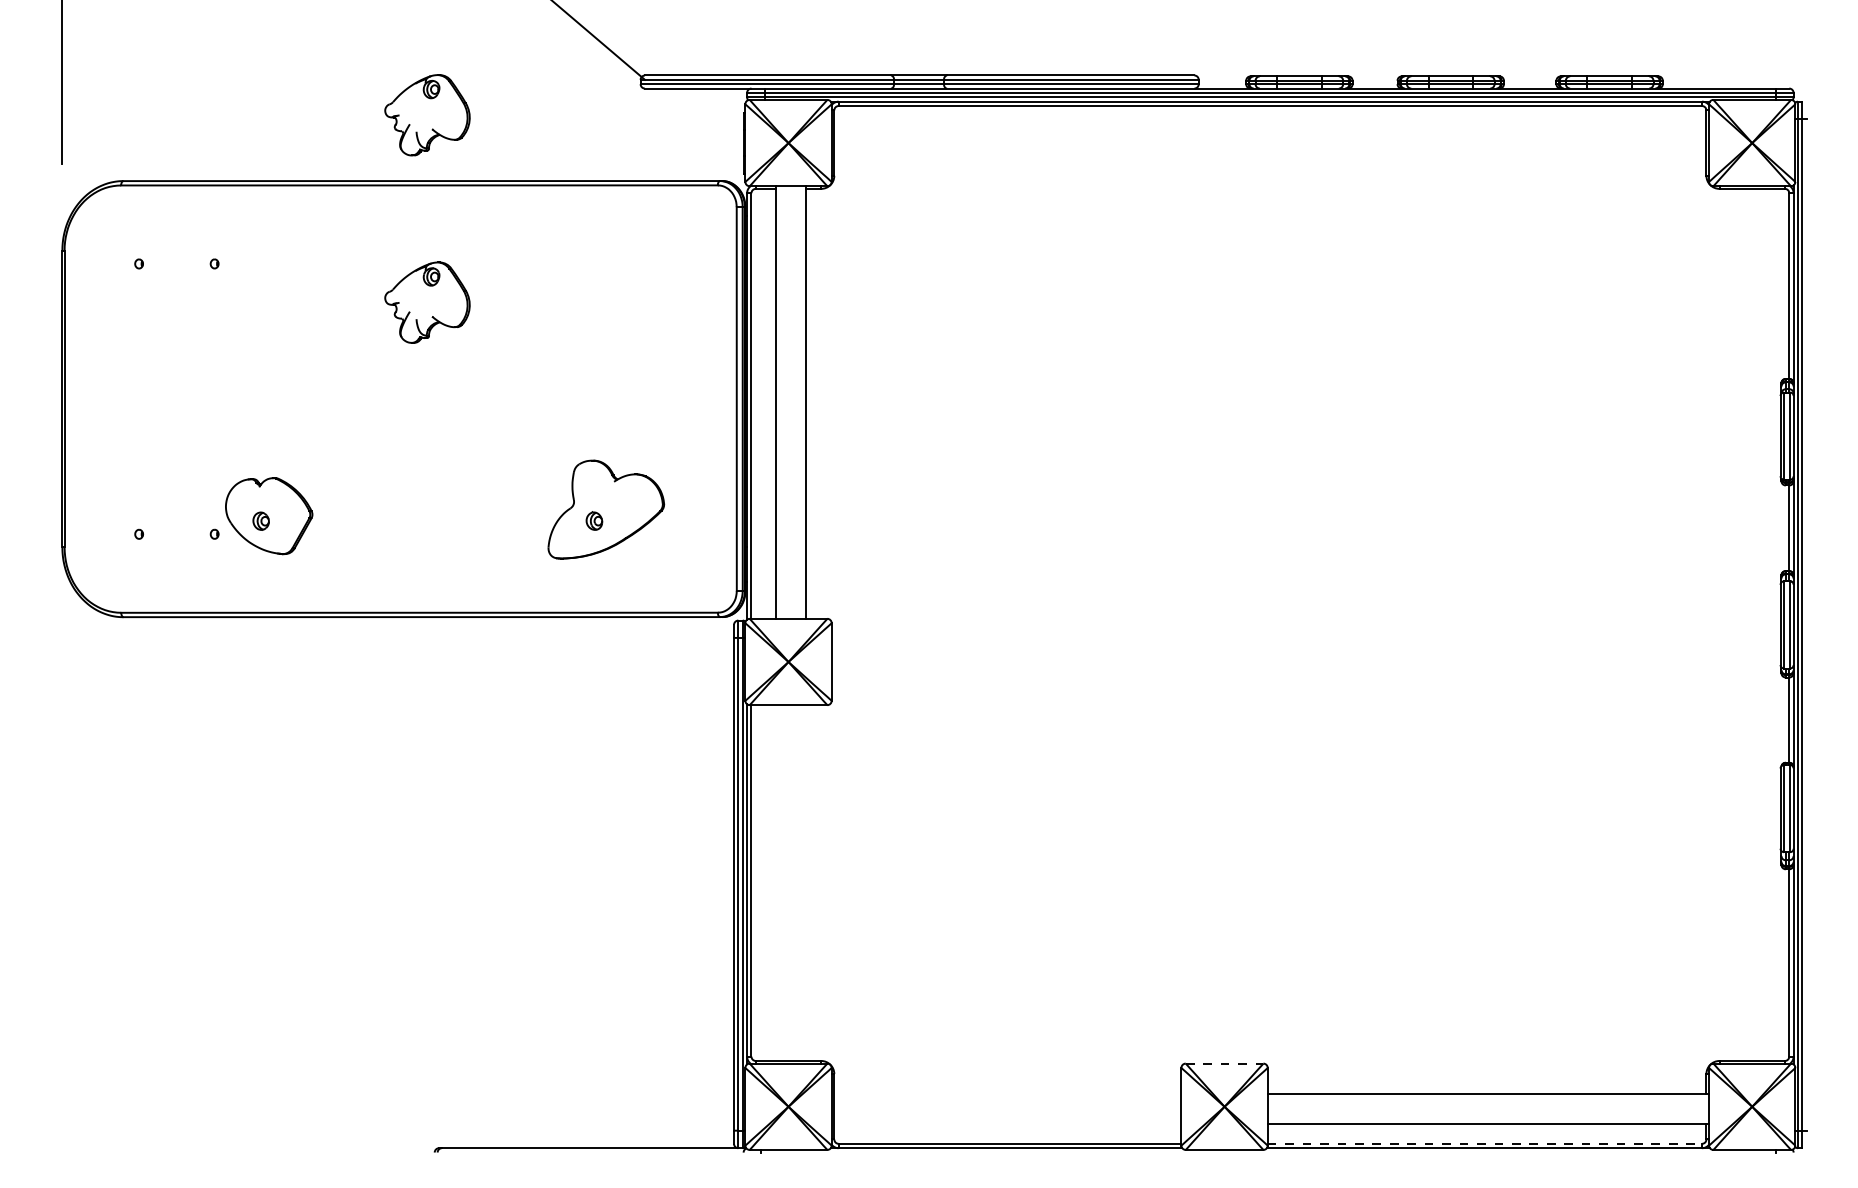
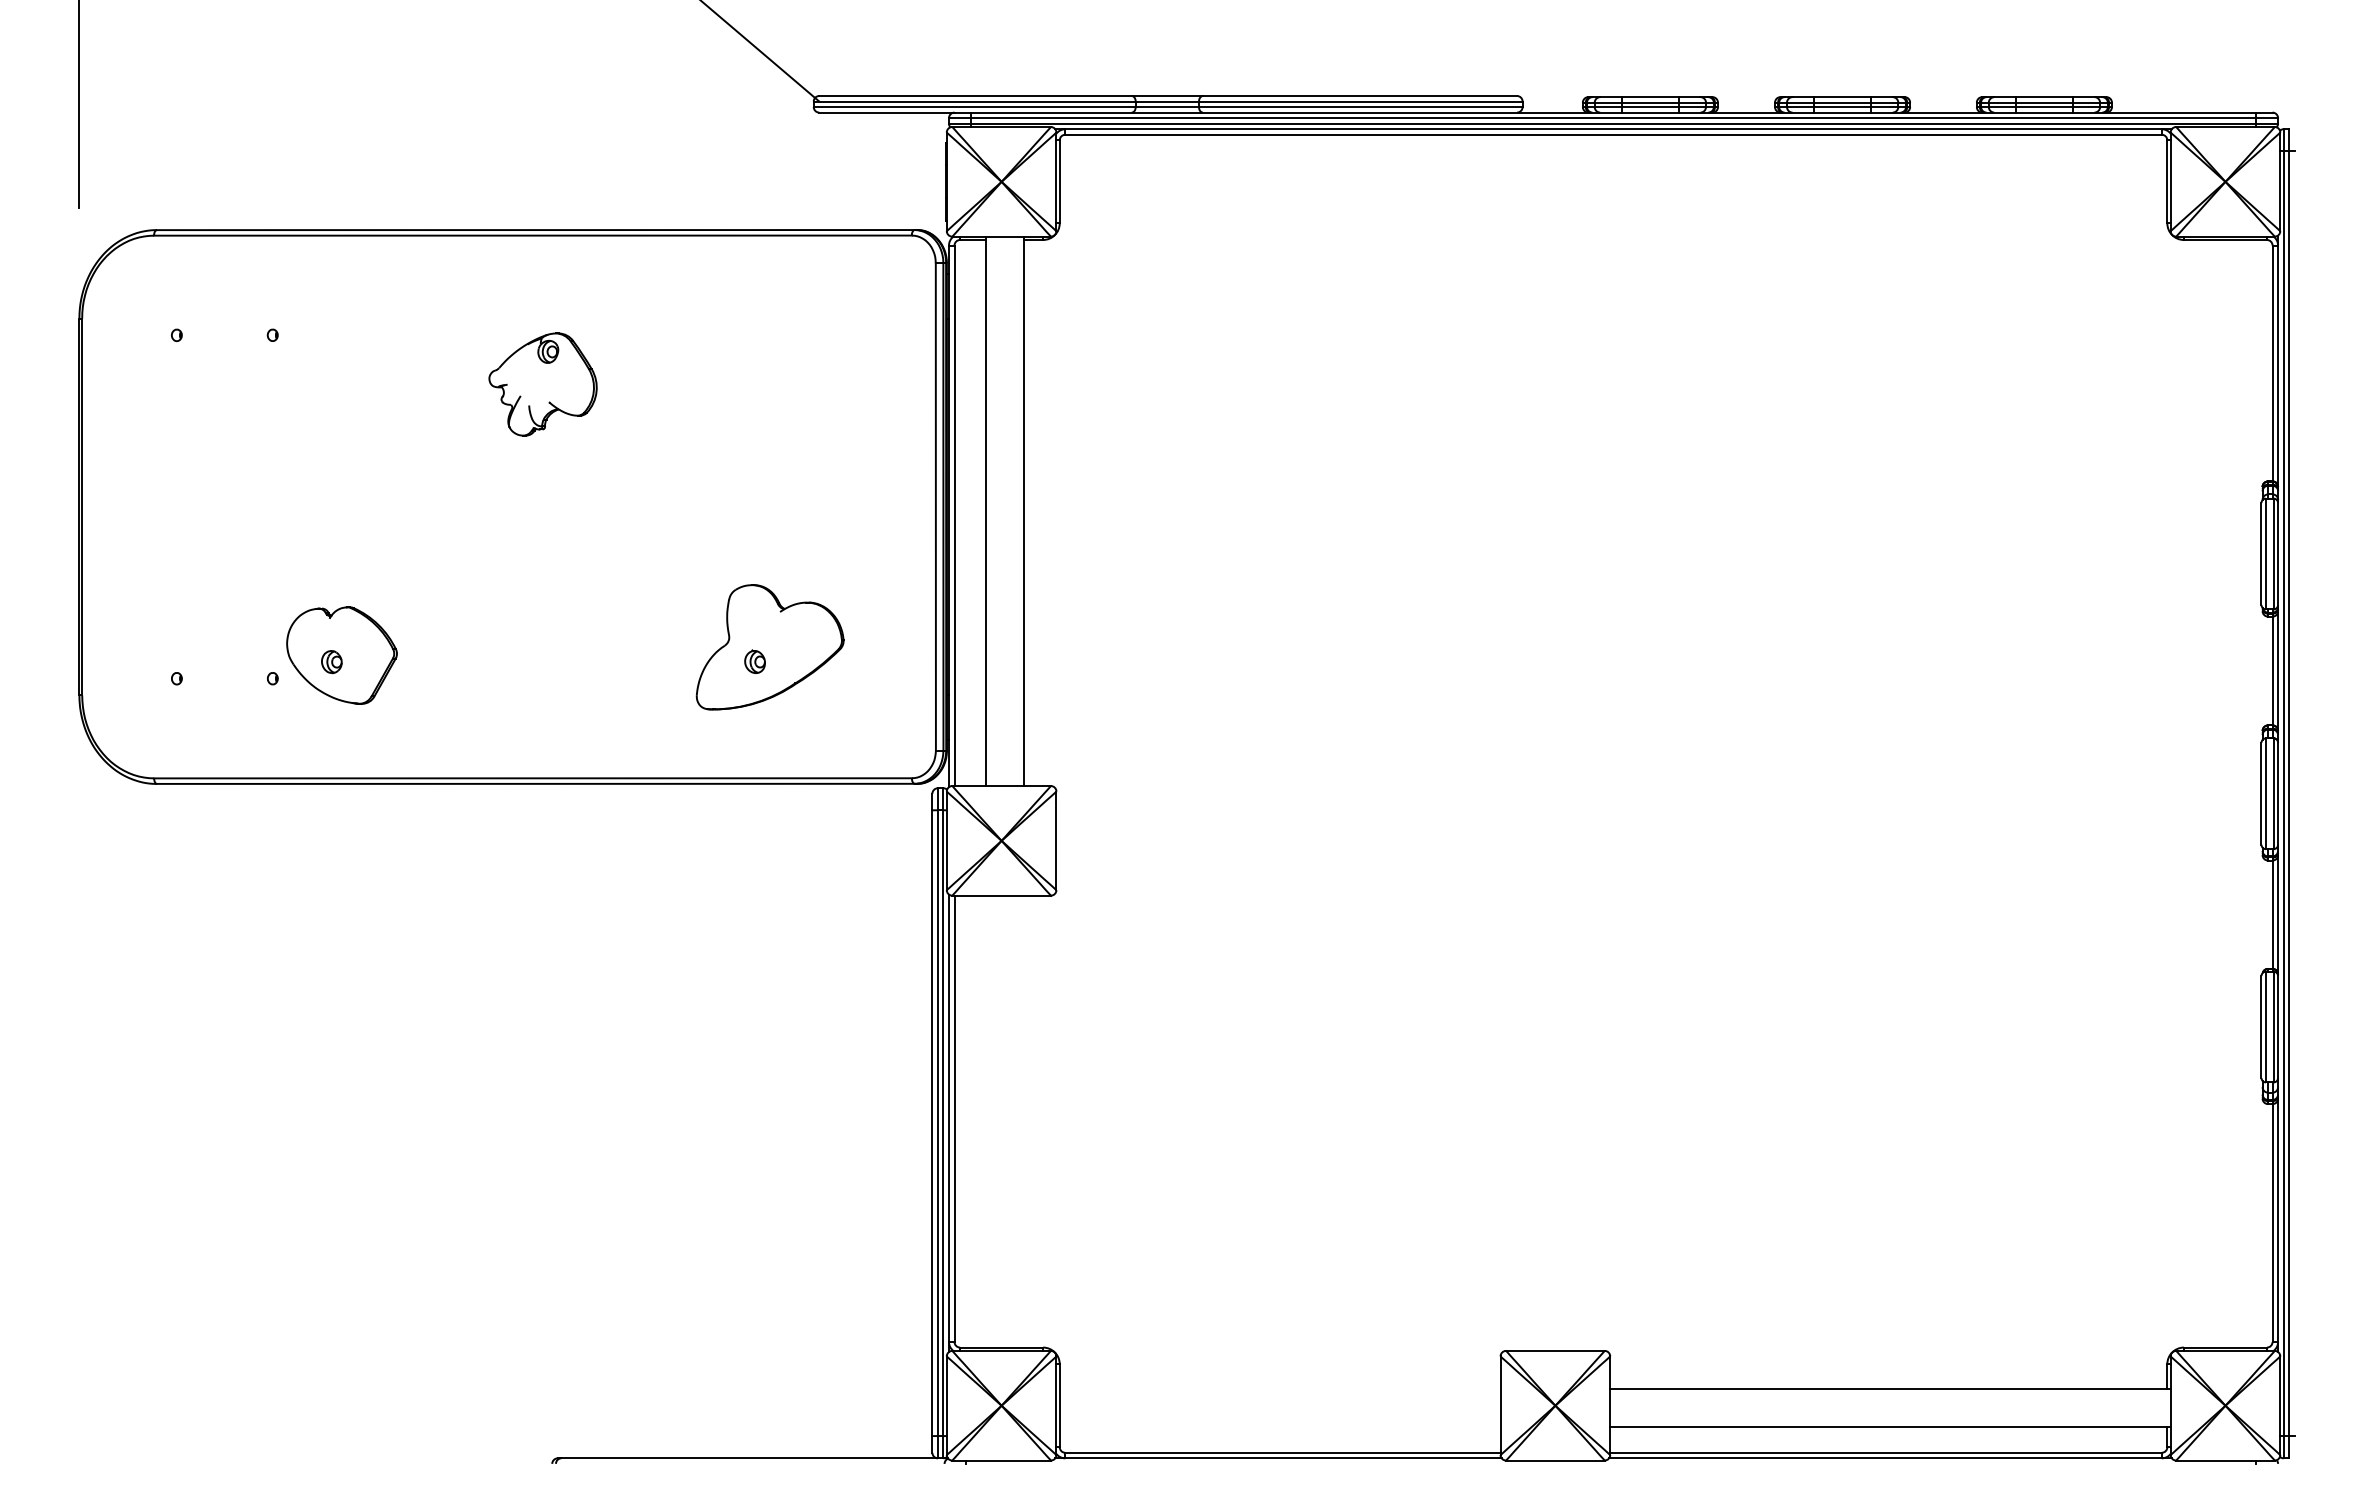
part: (427, 115) -> (542, 146), removed
line: (1224, 1063) -> (1555, 1350), dashed -> solid
line: (1485, 1143) -> (1886, 1452), dashed -> solid

